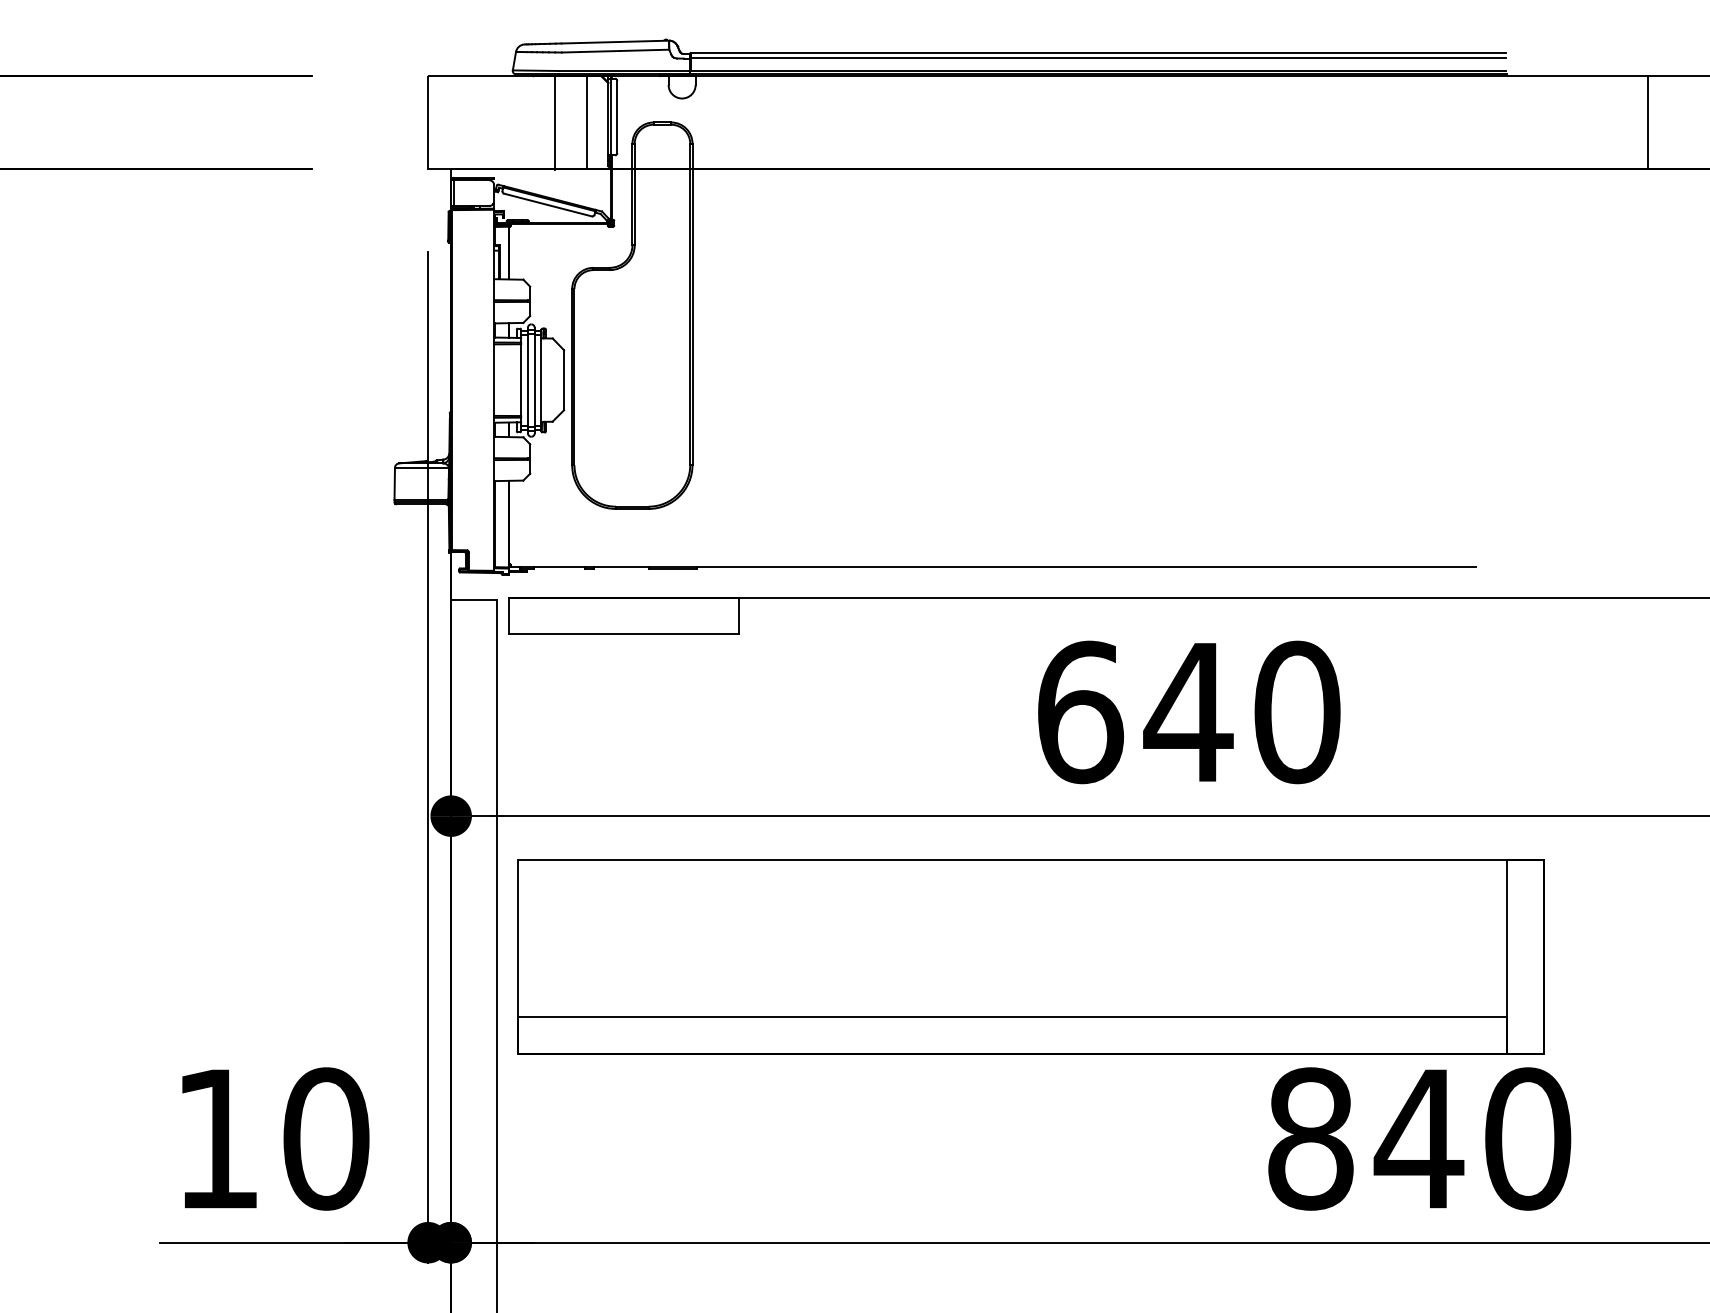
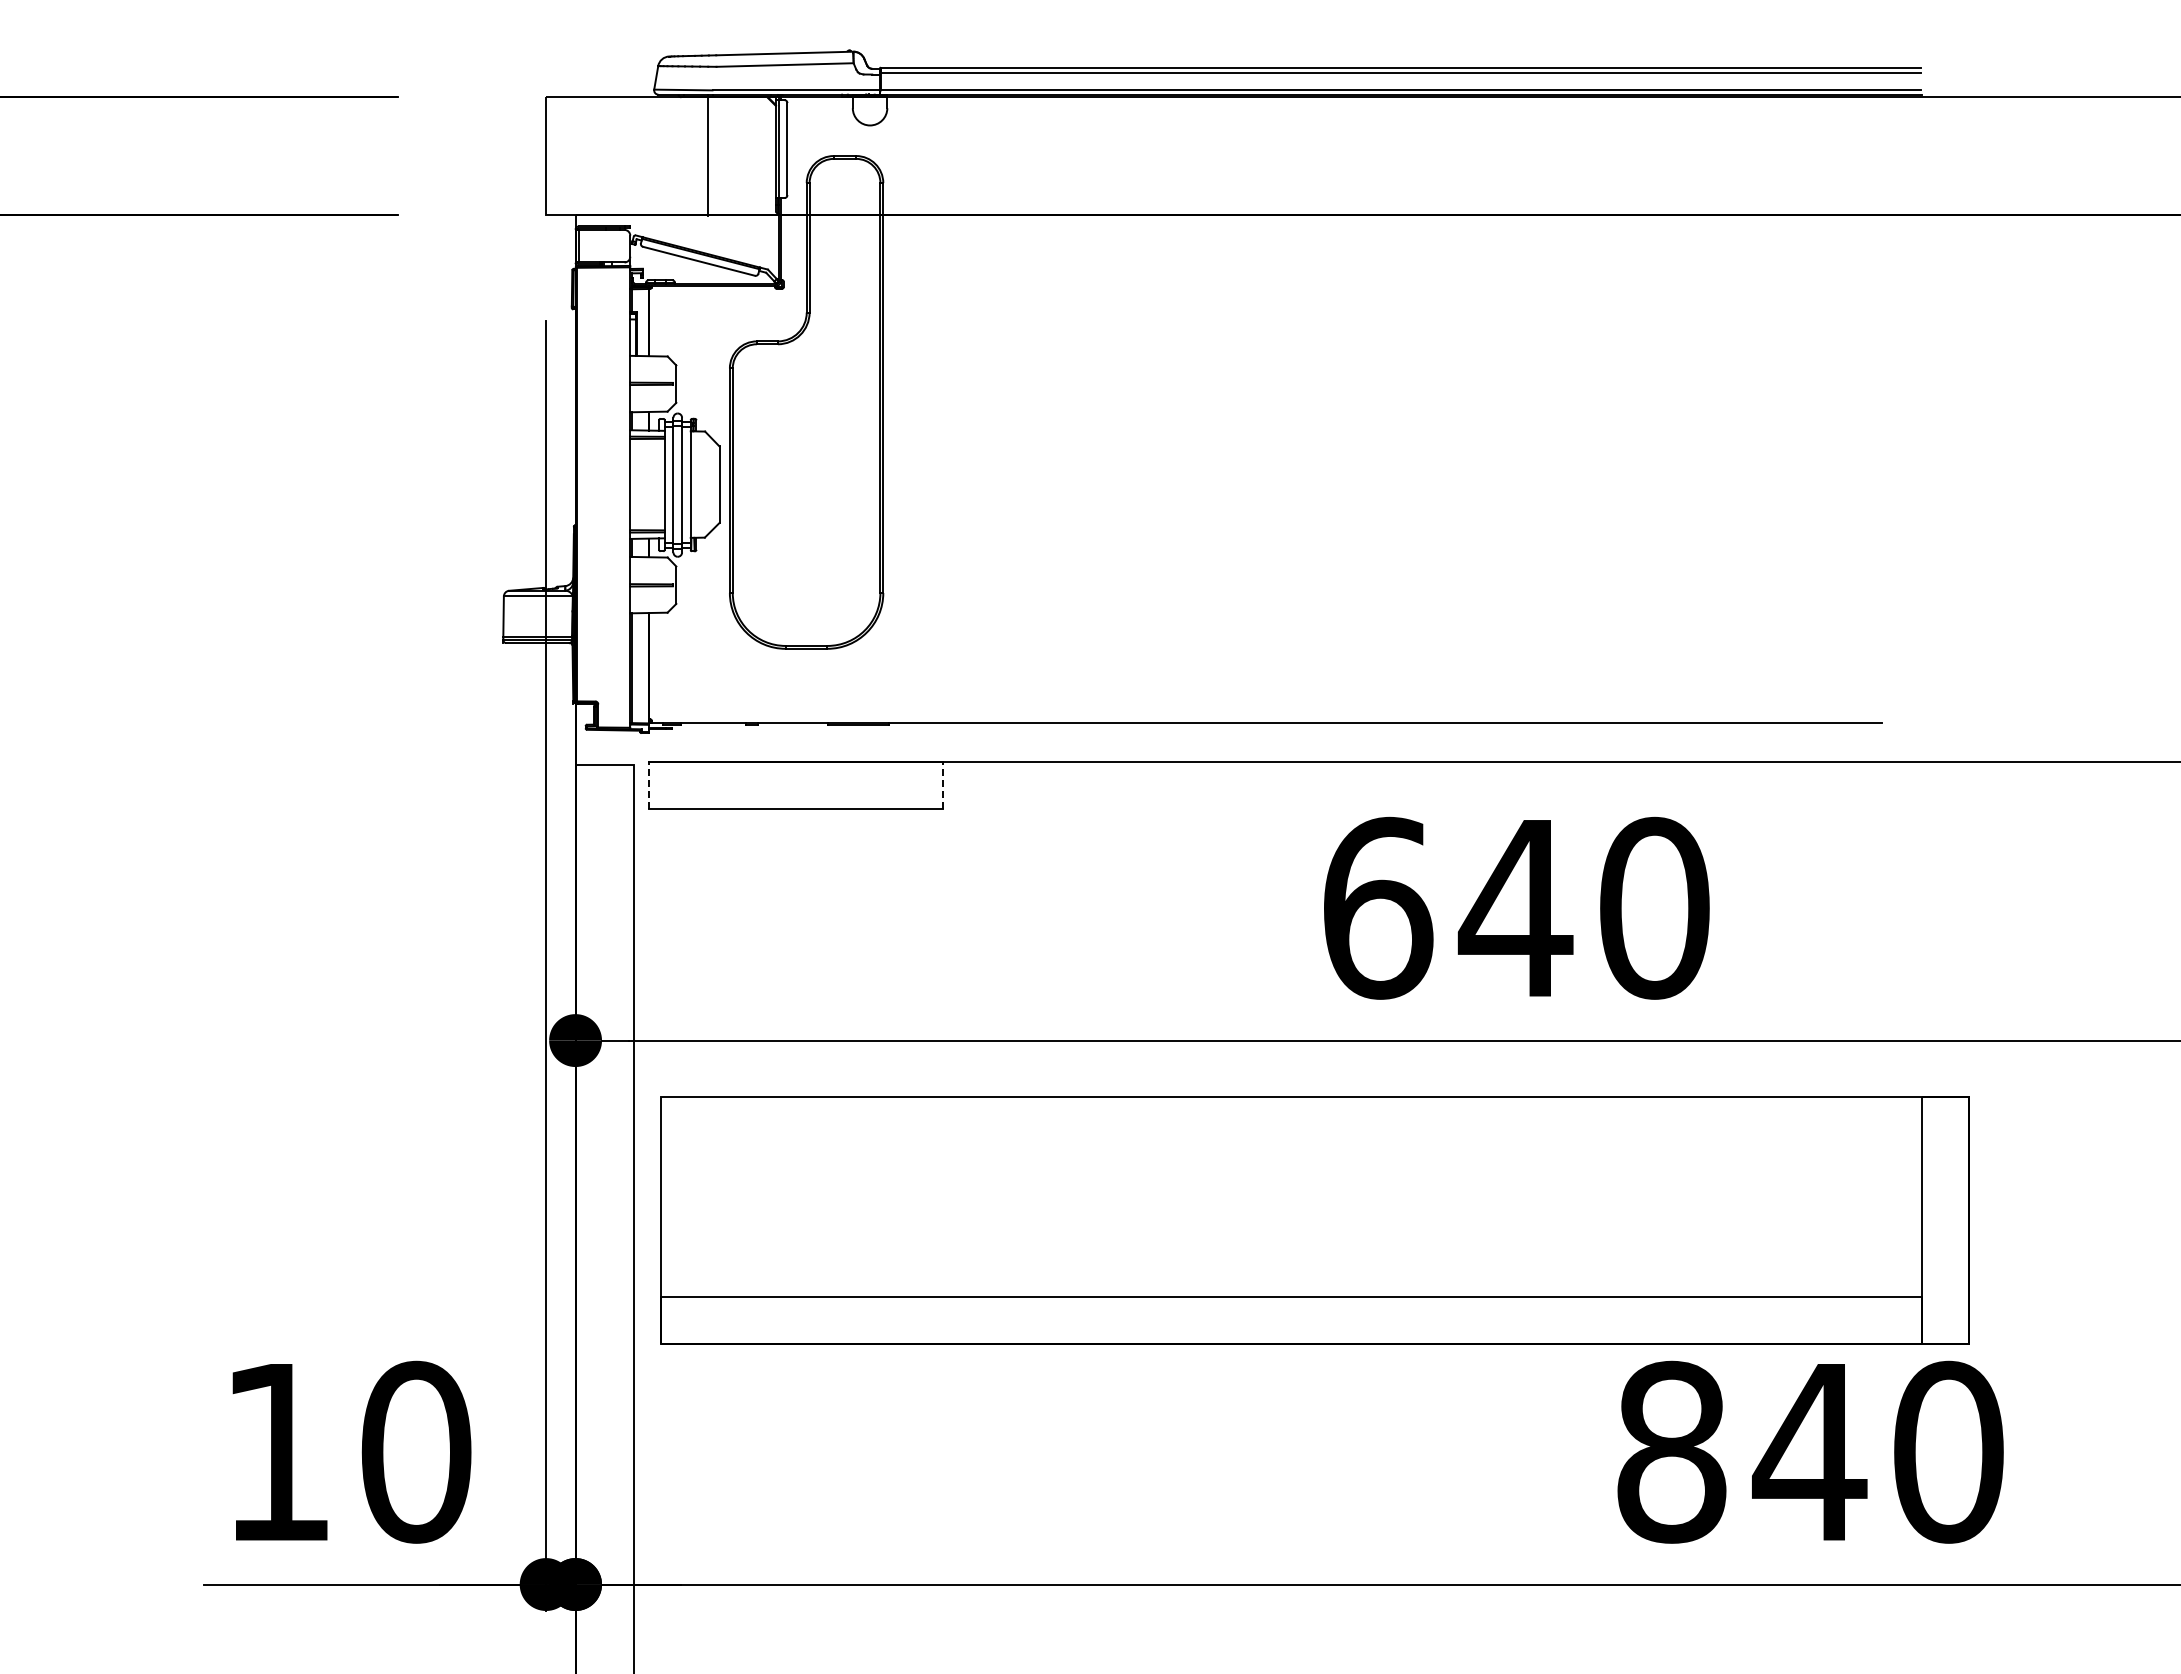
line: (587, 122) -> (749, 155), removed
line: (1647, 122) -> (2101, 155), removed
line: (509, 616) -> (649, 785), solid -> dashed
line: (739, 616) -> (943, 785), solid -> dashed

